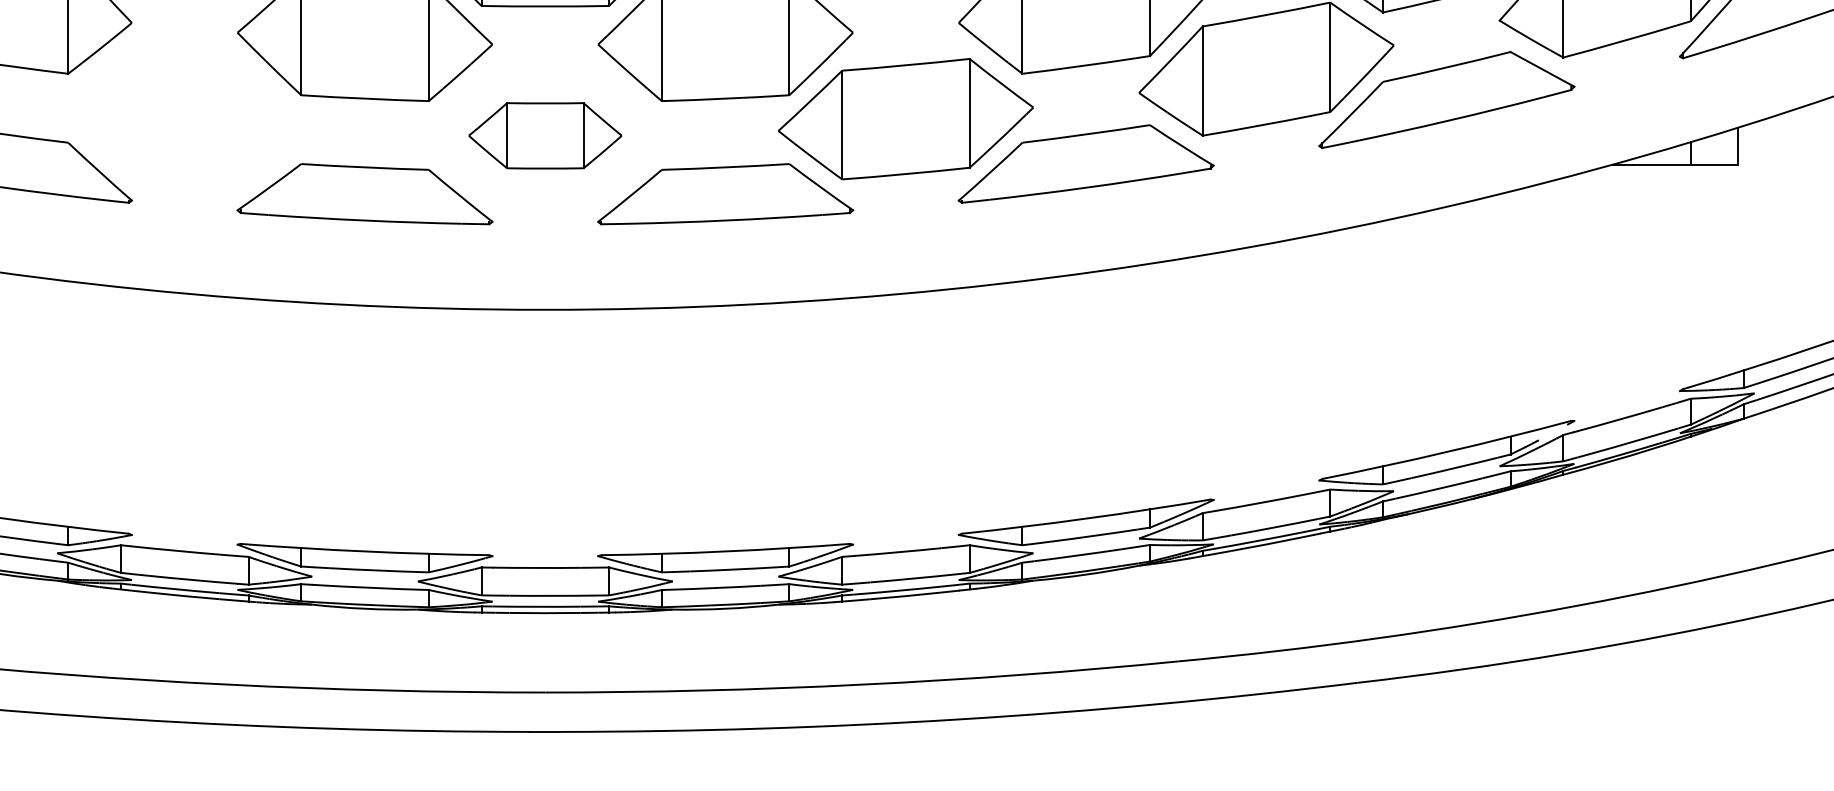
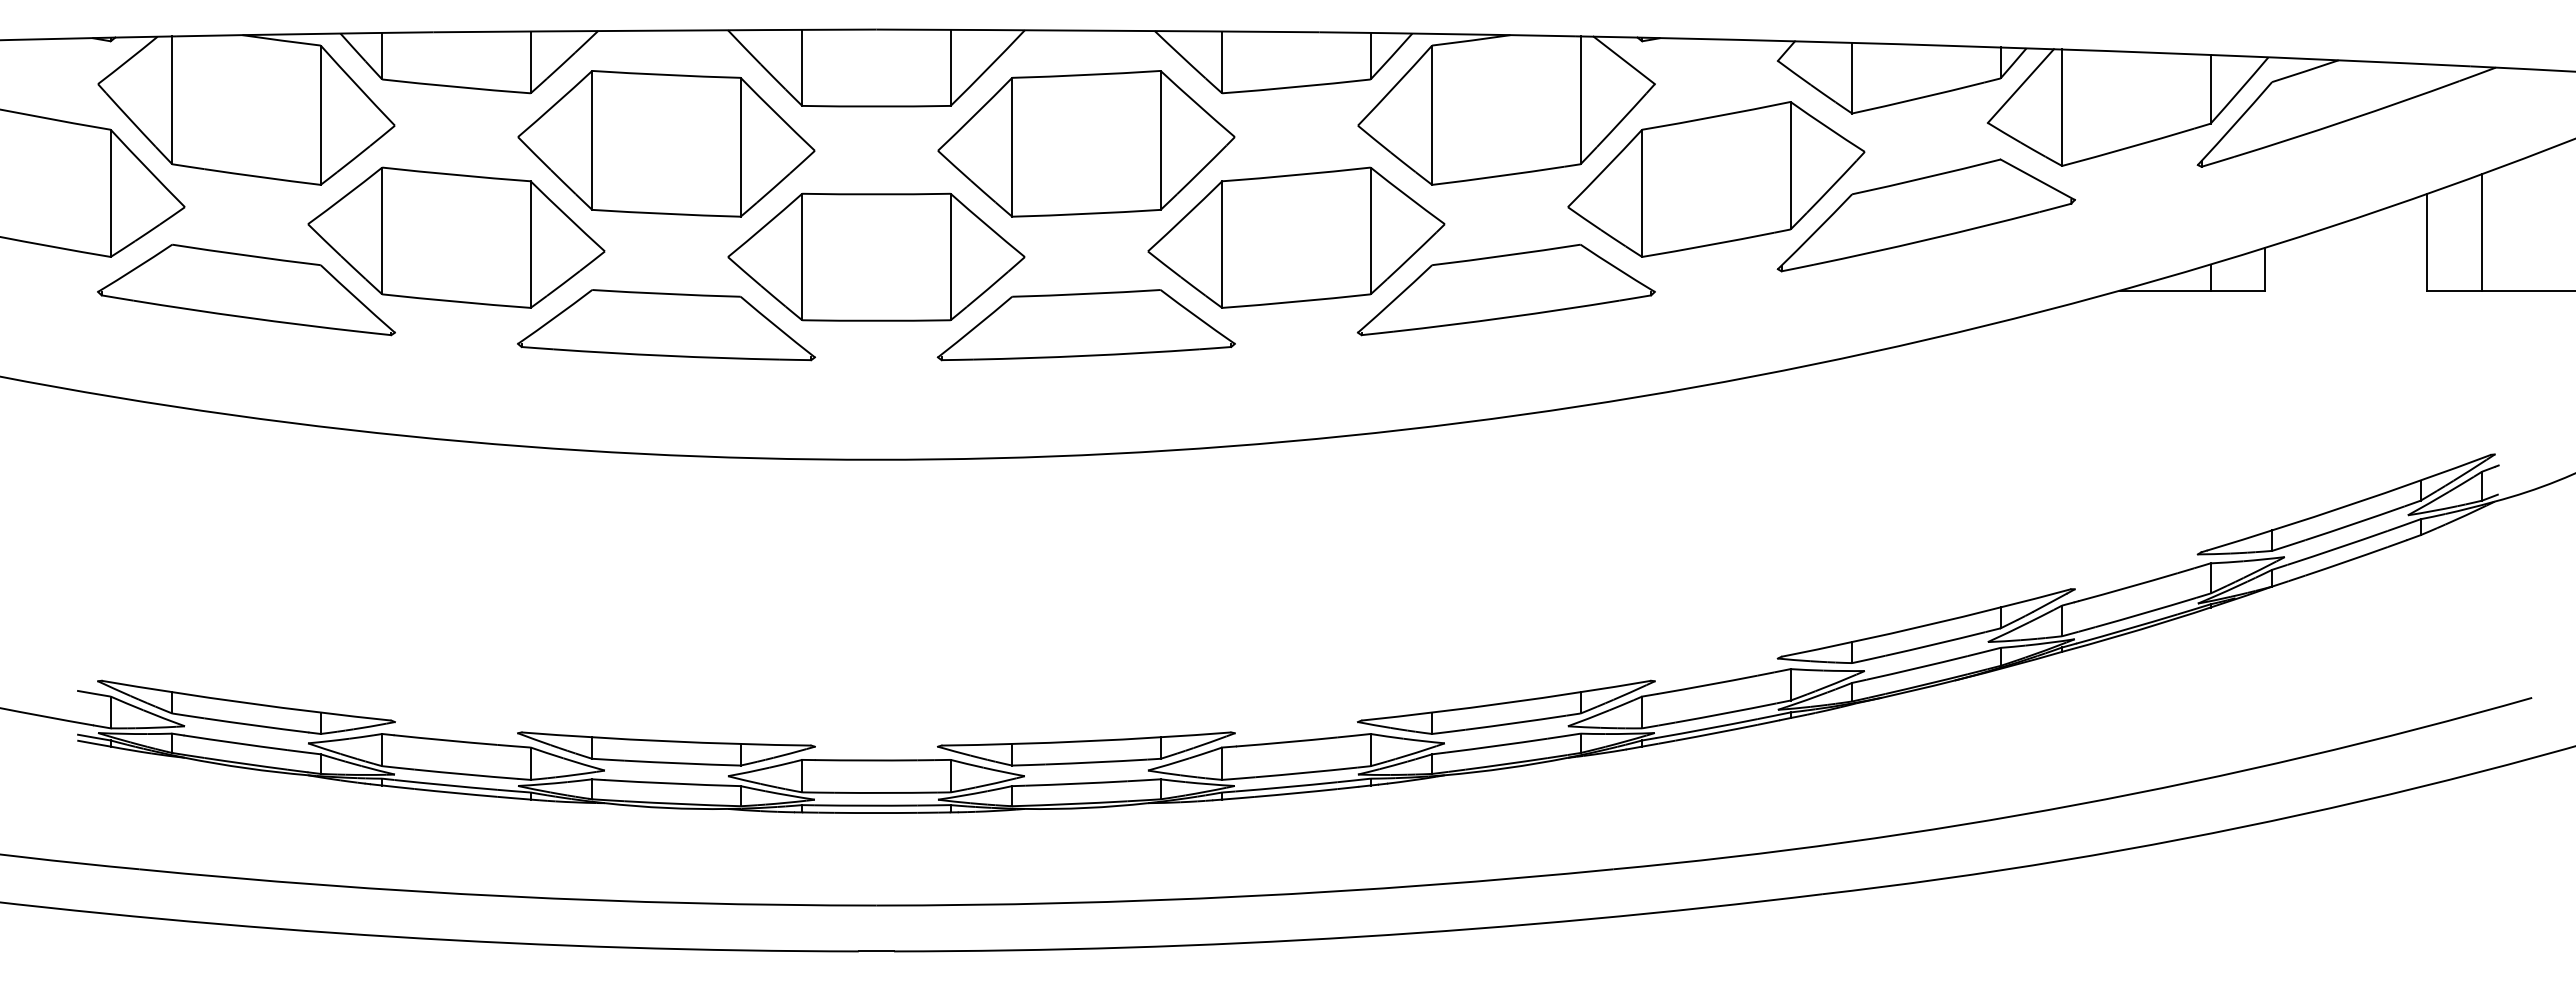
part: (184, 118) -> (456, 237), added
part: (545, 135) -> (876, 256), size x1.67
line: (1552, 432) -> (2049, 602), added

